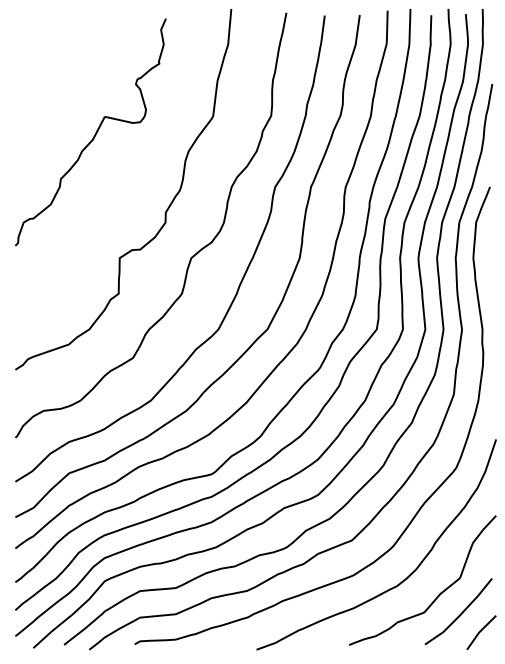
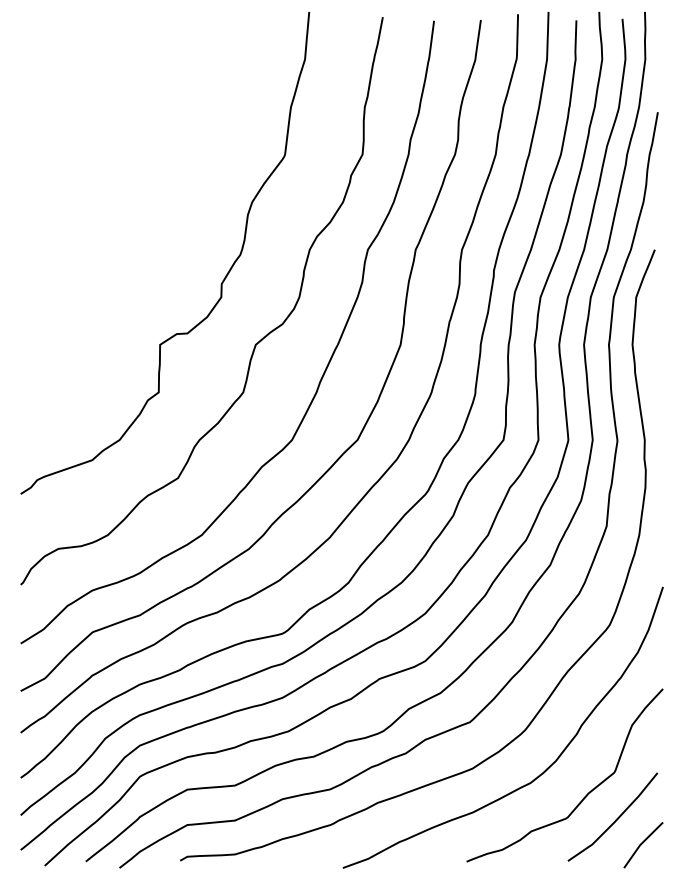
curve: (94, 134) -> (126, 179), removed

